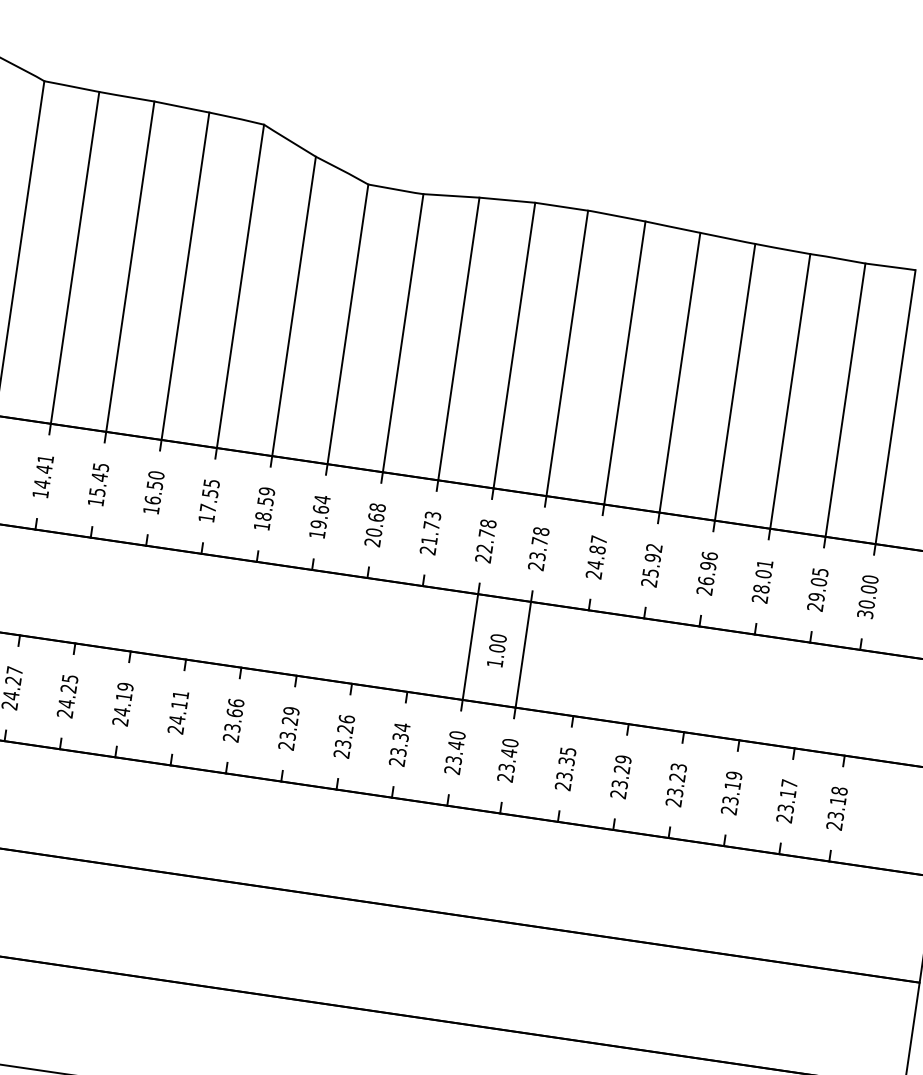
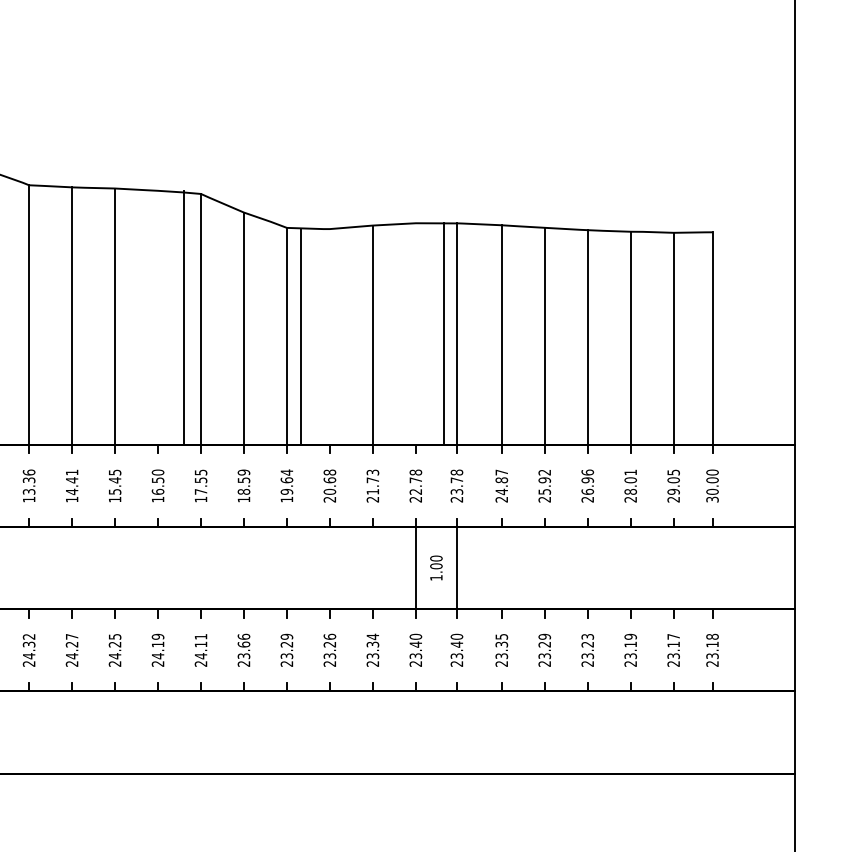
line: (186, 275) -> (184, 317), moved
line: (402, 333) -> (300, 337), moved
line: (513, 345) -> (443, 334), moved

